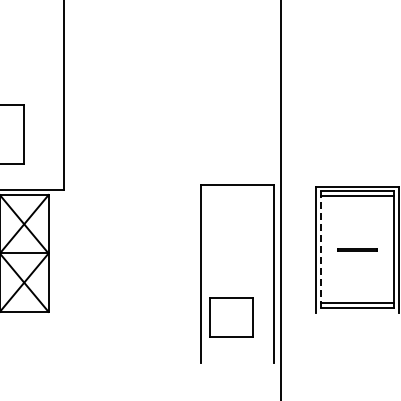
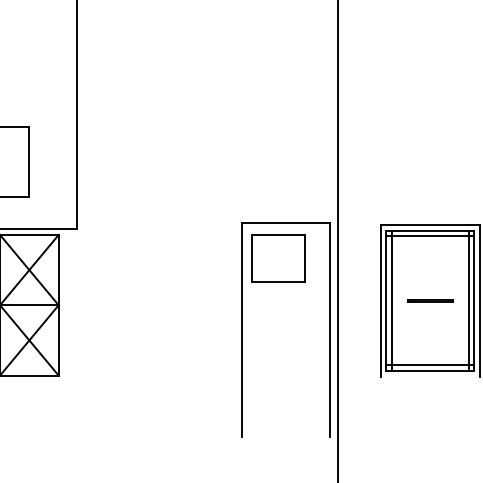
line: (320, 249) -> (385, 300), dashed -> solid
line: (325, 249) -> (391, 300), added
line: (389, 249) -> (468, 300), added
part: (231, 317) -> (278, 258), moved

